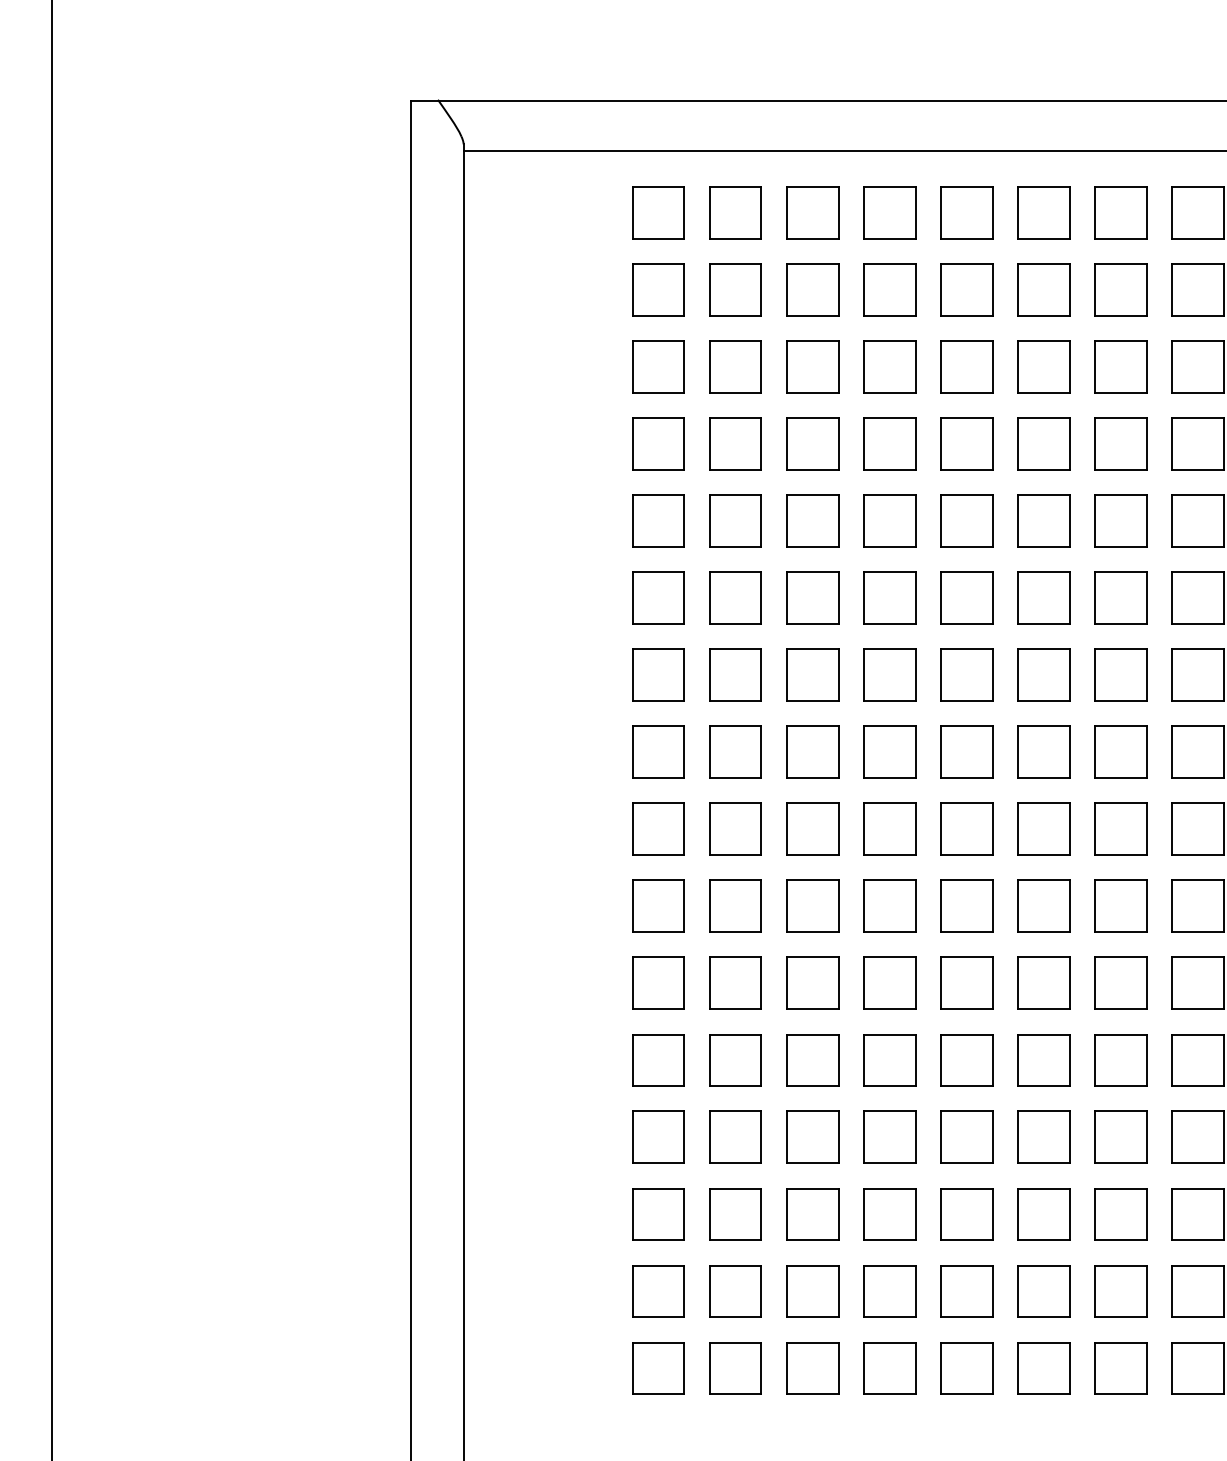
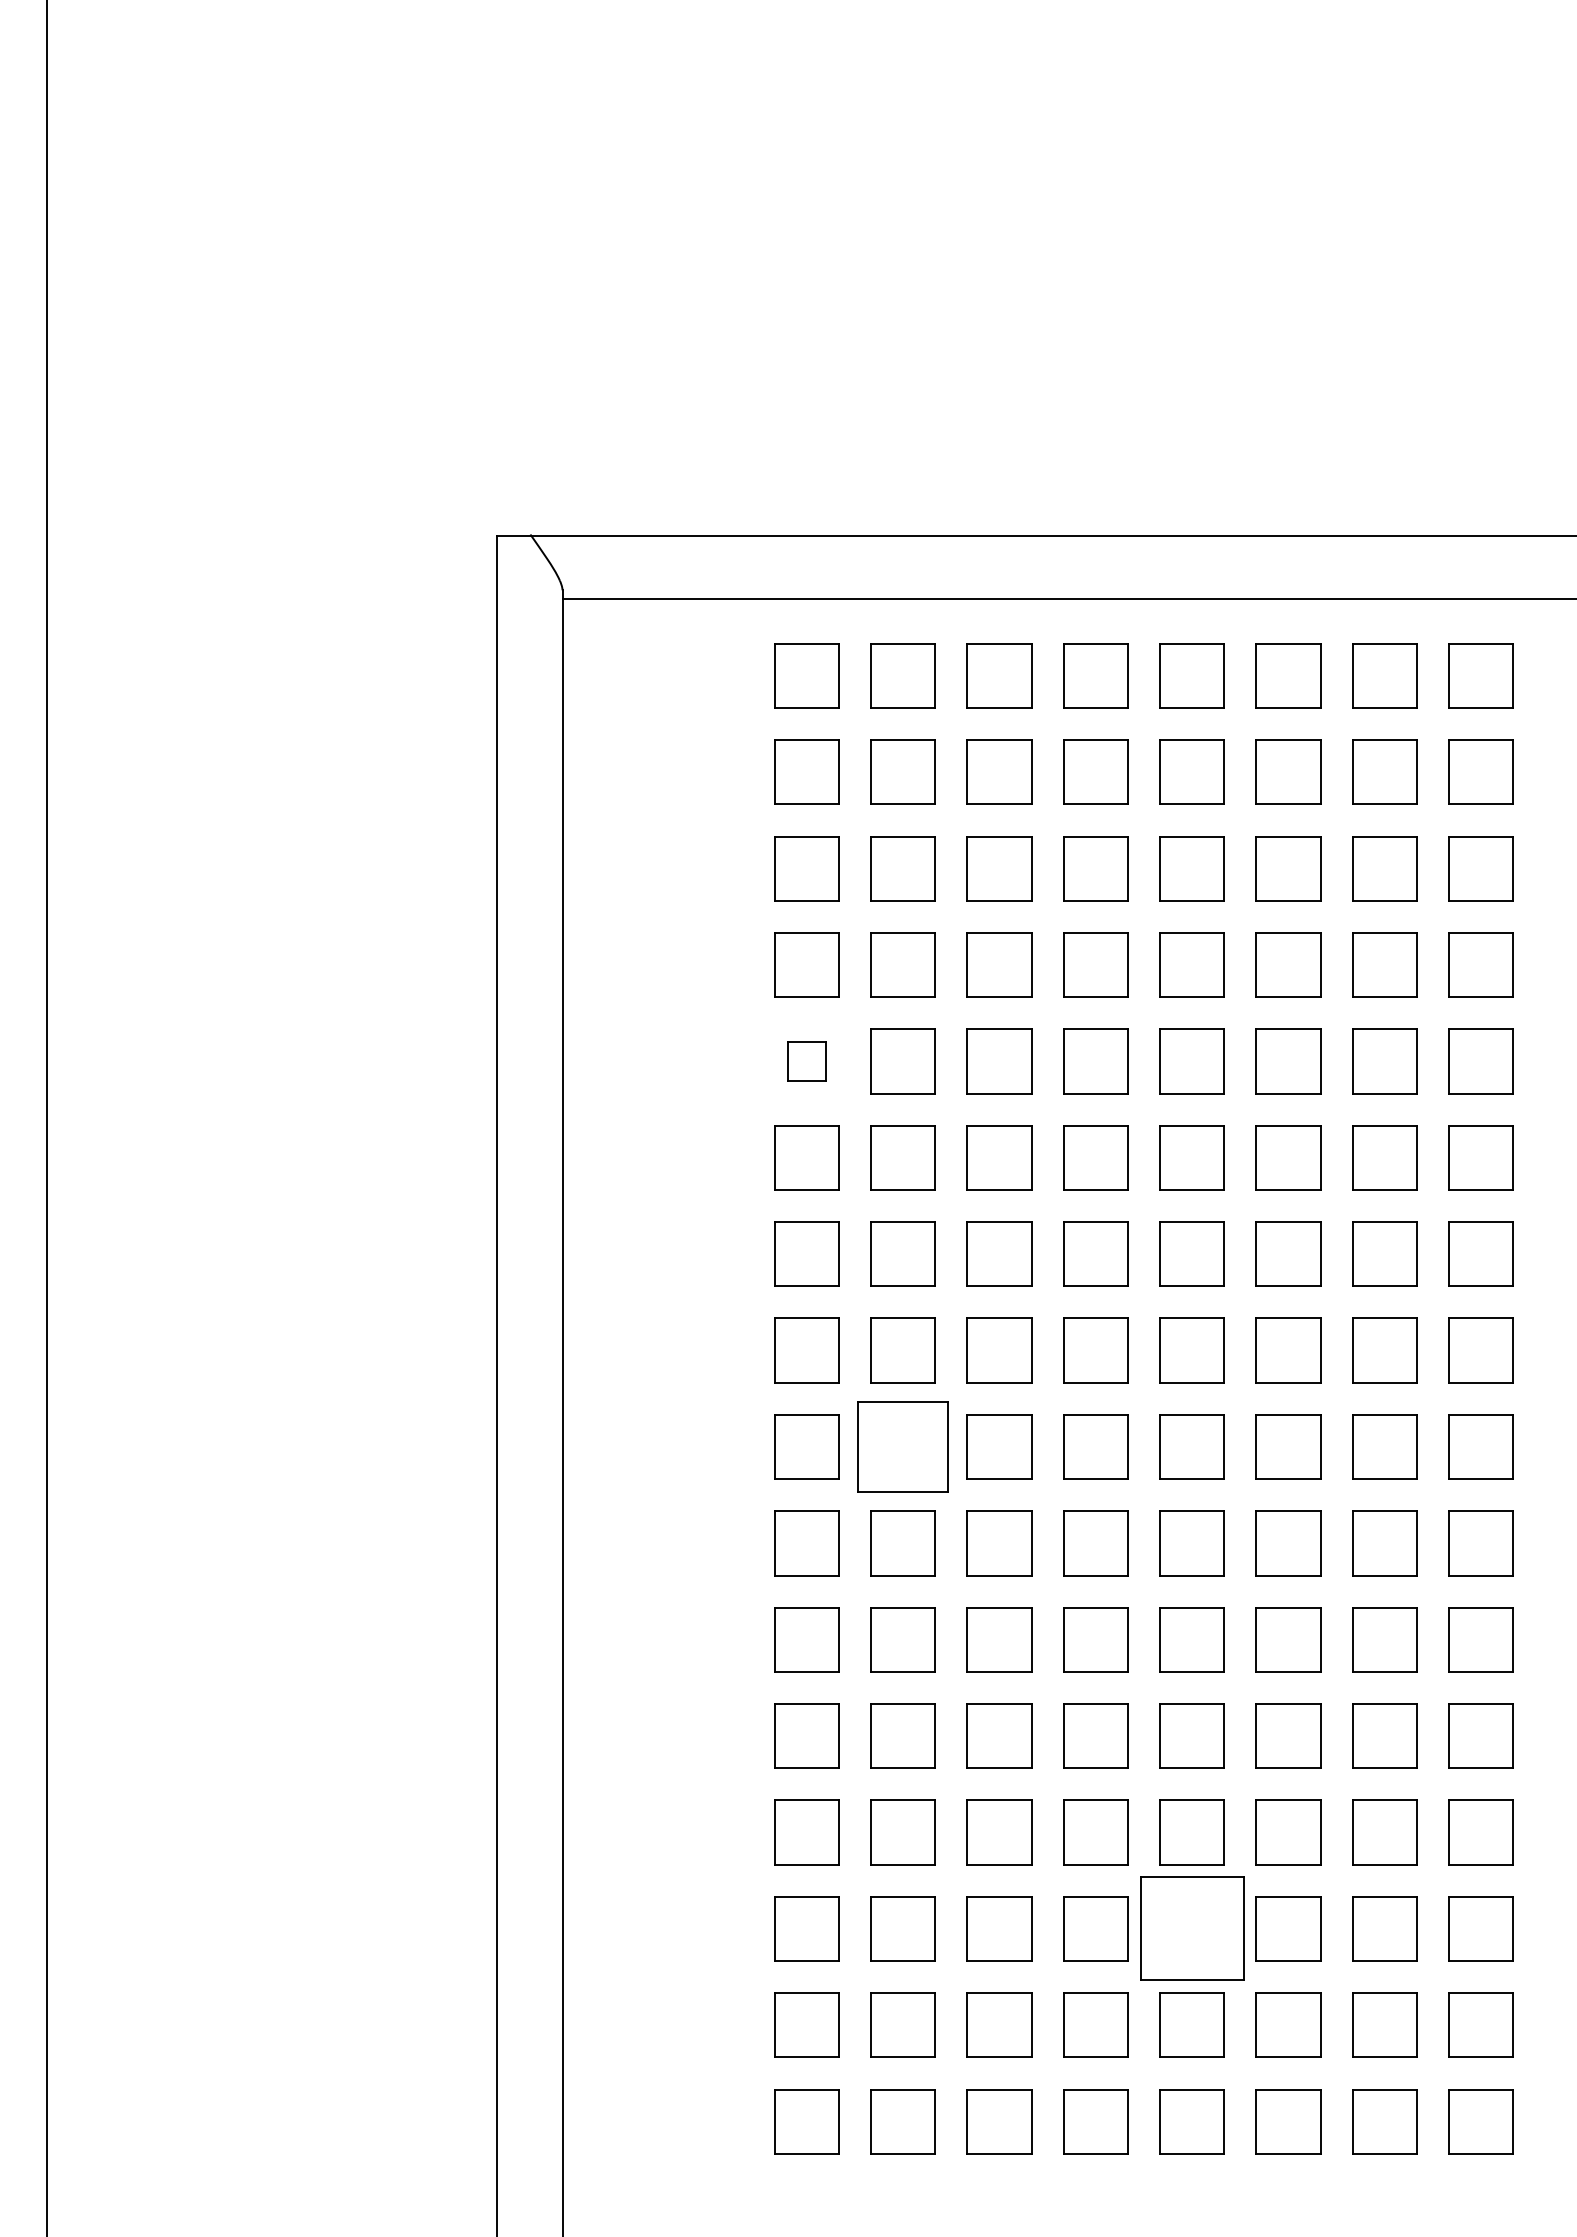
part: (658, 520) -> (806, 1061), size x0.6
part: (735, 828) -> (902, 1446), size x1.4
part: (966, 1213) -> (1191, 1928), size x1.6

